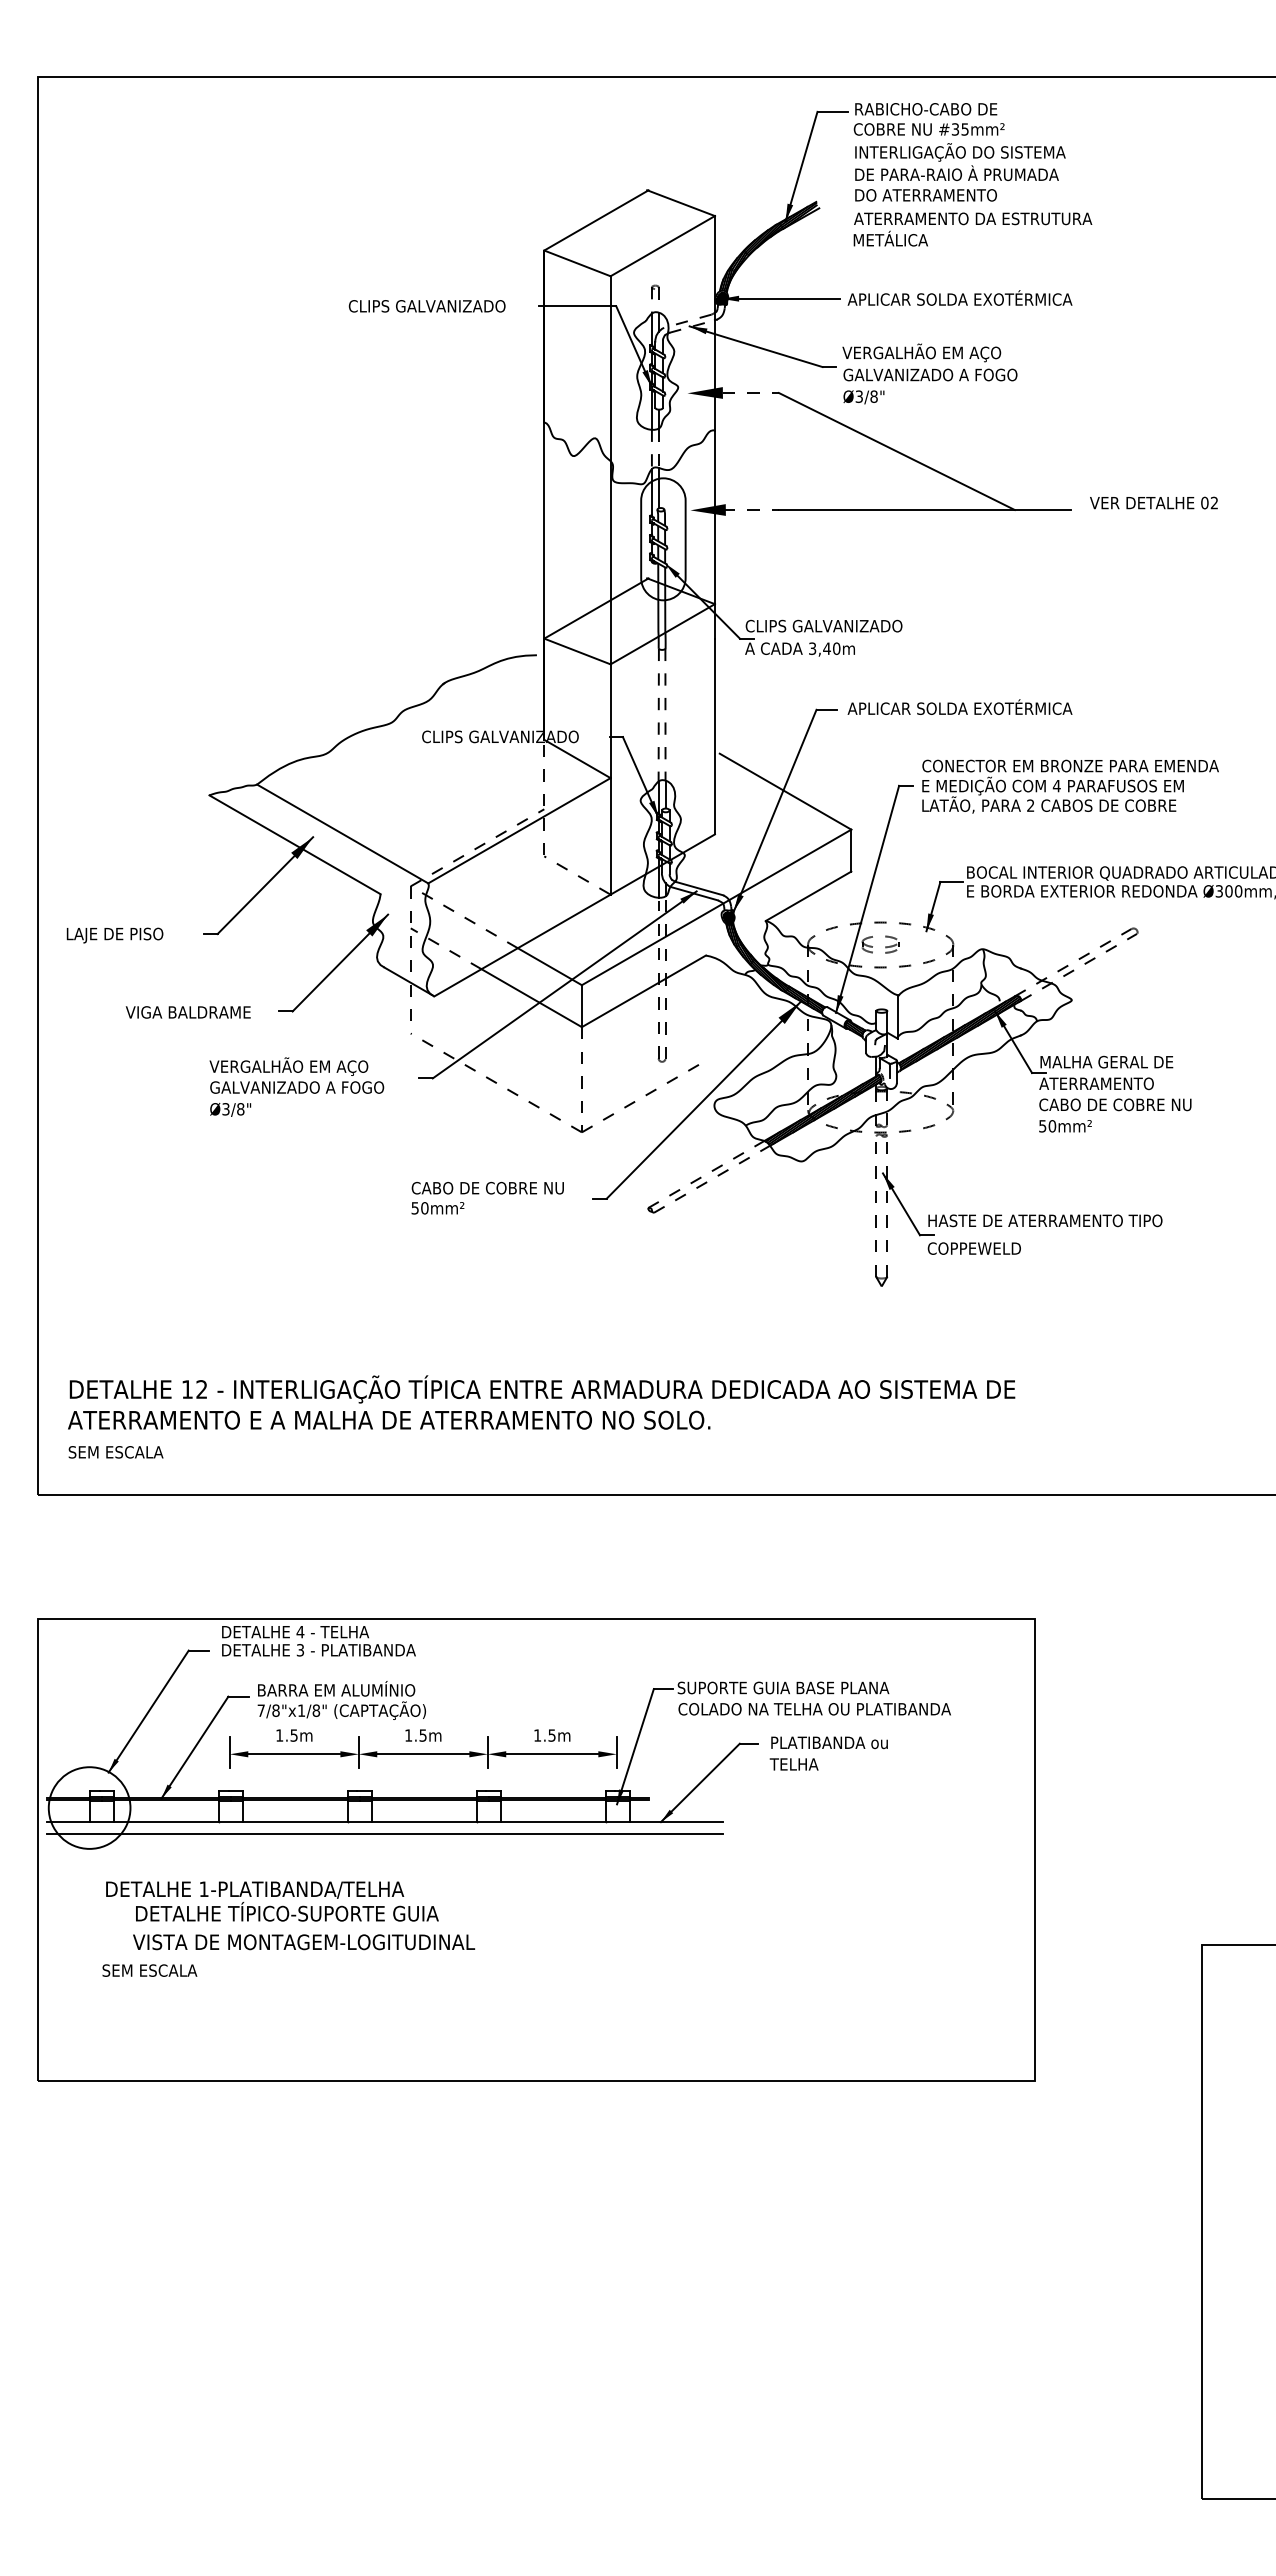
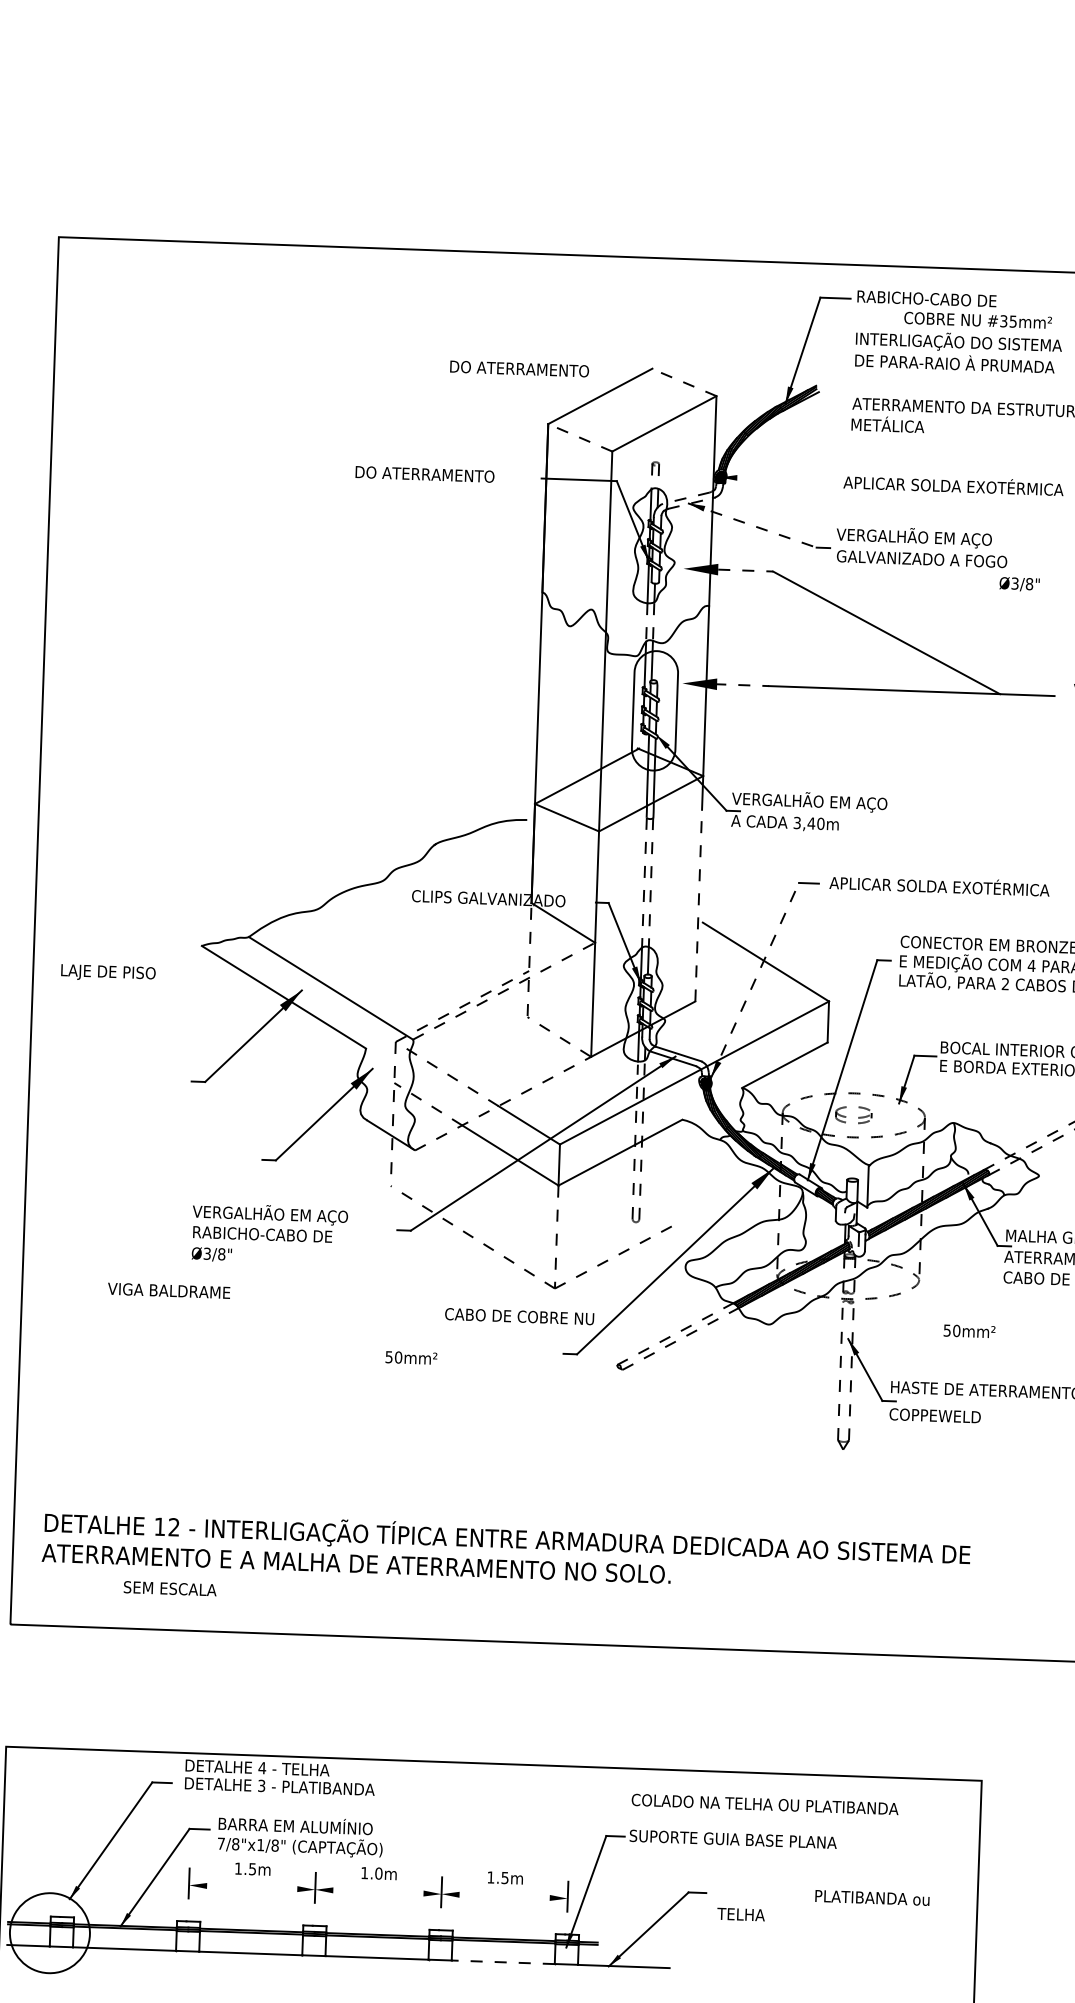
text: (928, 129) -> (977, 320), moved
text: (925, 195) -> (519, 369), moved
line: (680, 202) -> (683, 381), solid -> dashed
line: (577, 263) -> (580, 437), solid -> dashed
line: (780, 298) -> (777, 479), removed
text: (426, 306) -> (431, 474), CLIPS GALVANIZADO -> DO ATERRAMENTO
line: (756, 346) -> (752, 525), solid -> dashed
text: (863, 397) -> (1019, 584), moved
text: (824, 625) -> (809, 800), CLIPS GALVANIZADO -> VERGALHÃO EM AÇO
line: (714, 736) -> (698, 905), solid -> dashed
line: (775, 810) -> (755, 980), solid -> dashed
line: (519, 830) -> (504, 990), solid -> dashed
text: (114, 935) -> (107, 973), moved
line: (522, 945) -> (503, 1103), solid -> dashed
text: (187, 1012) -> (168, 1290), moved
text: (297, 1087) -> (278, 1234), GALVANIZADO A FOGO -> RABICHO-CABO DE
text: (1065, 1126) -> (969, 1331), moved
text: (487, 1188) -> (519, 1316), moved
text: (115, 1452) -> (169, 1588), moved
text: (814, 1709) -> (764, 1804), moved
text: (422, 1735) -> (378, 1873), 1.5m -> 1.0m
text: (829, 1742) -> (872, 1897), moved
line: (294, 1754) -> (252, 1887), removed
line: (423, 1754) -> (378, 1892), removed
line: (552, 1754) -> (504, 1896), removed
line: (553, 1821) -> (503, 1962), solid -> dashed
line: (384, 1834) -> (337, 1969), removed

